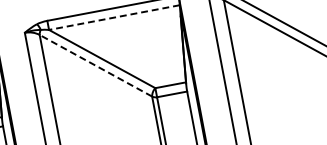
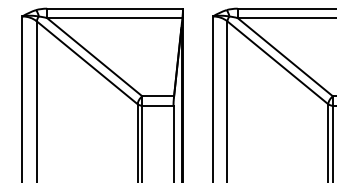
line: (114, 18) -> (114, 18), dashed -> solid
line: (95, 65) -> (86, 62), dashed -> solid

